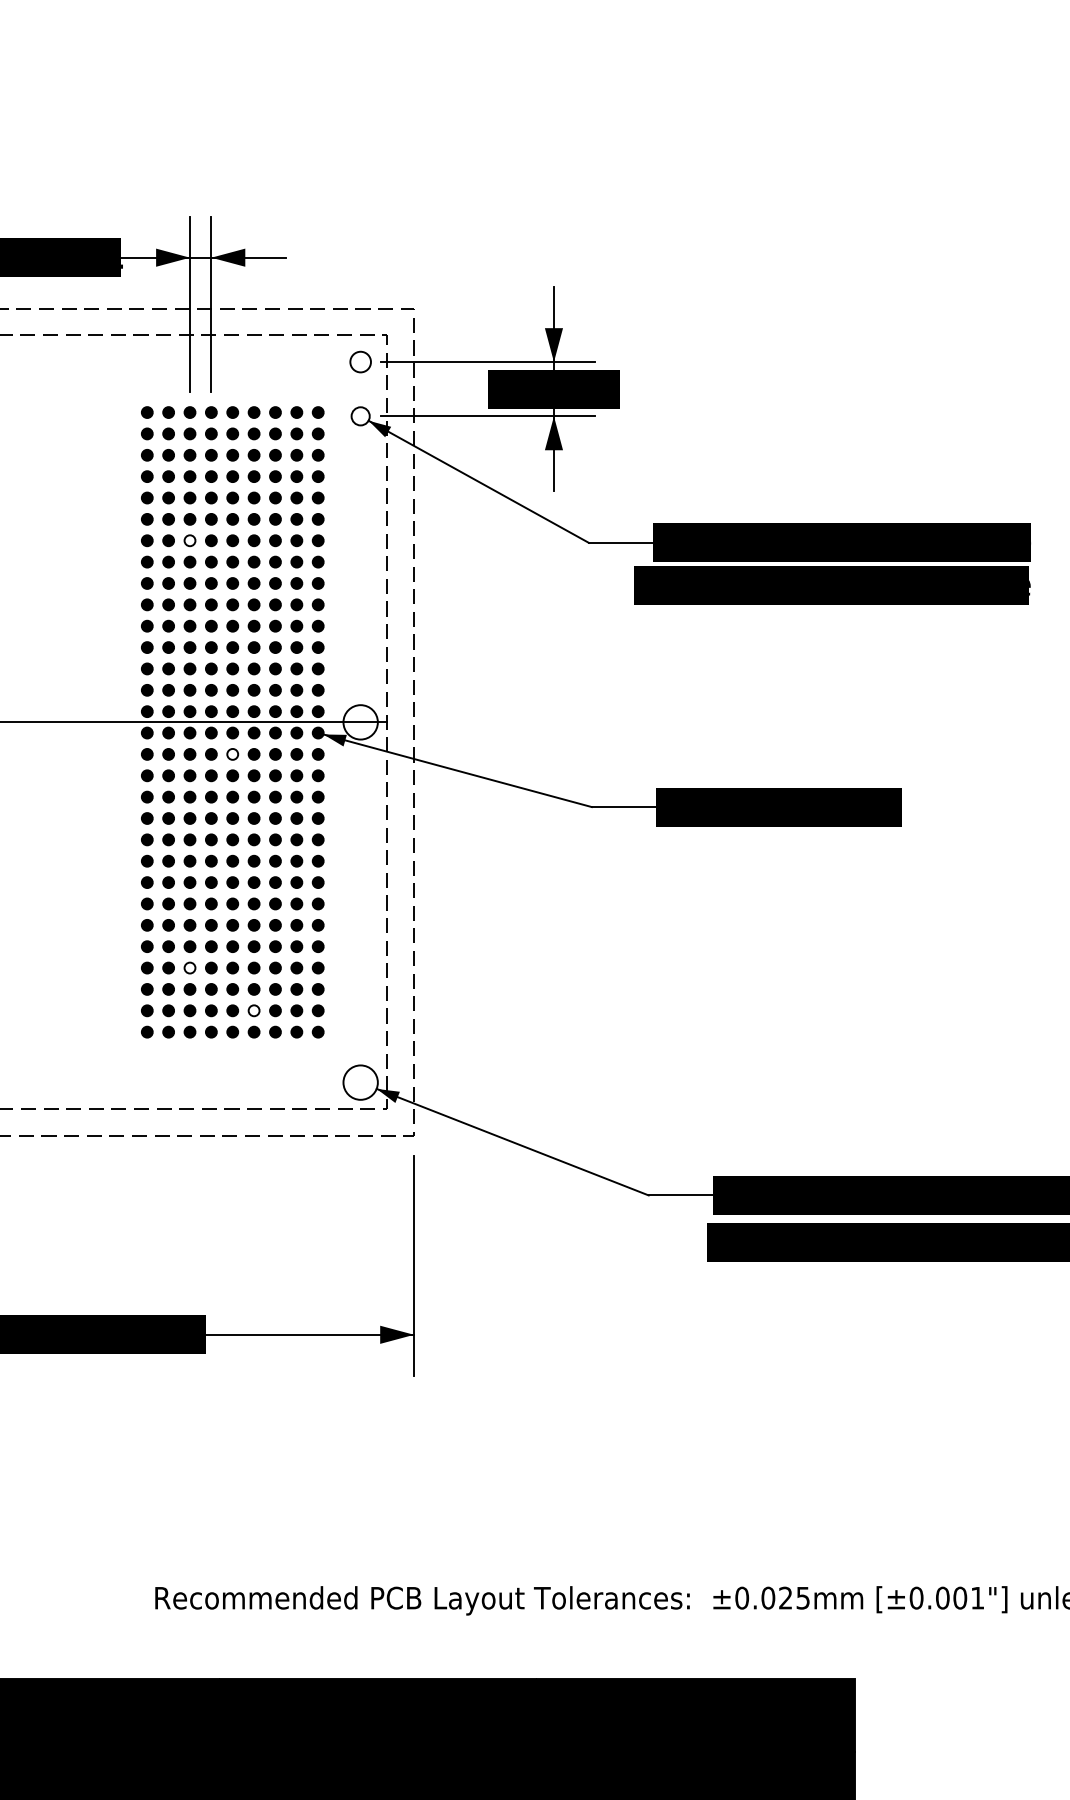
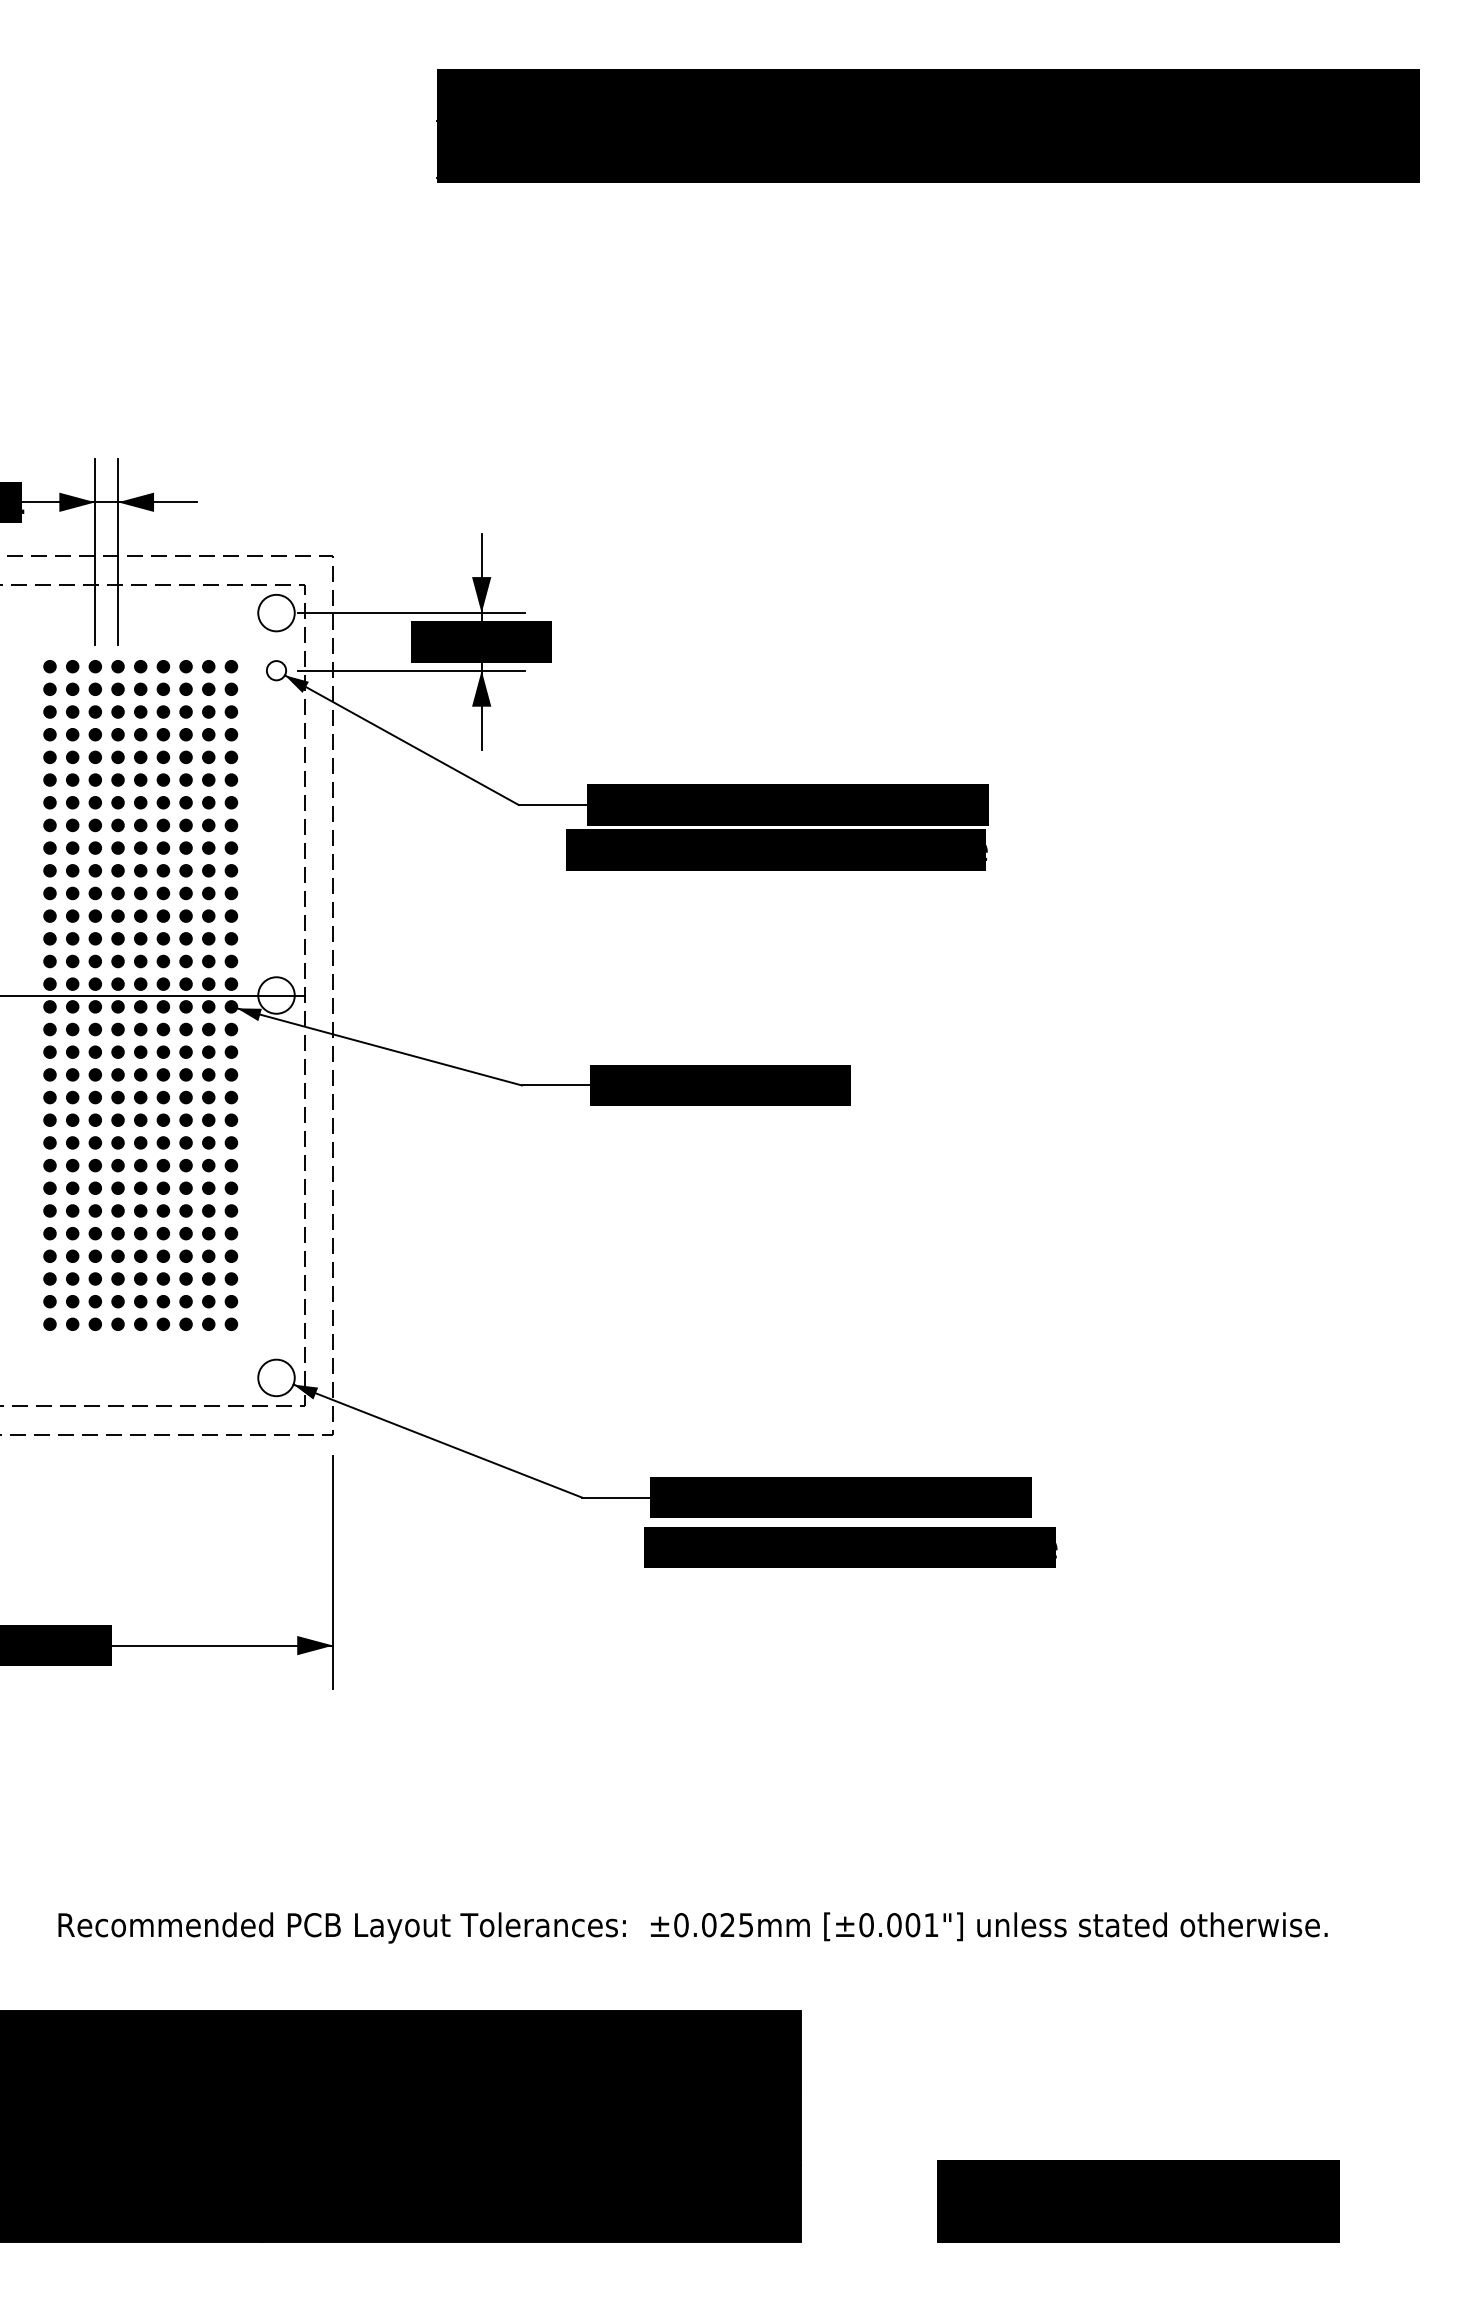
circle: (360, 361) -> (276, 612), size x1.67
fill: (190, 540) -> (95, 802), added
fill: (232, 754) -> (140, 1029), added
fill: (190, 968) -> (95, 1256), added
fill: (254, 1010) -> (163, 1301), added

